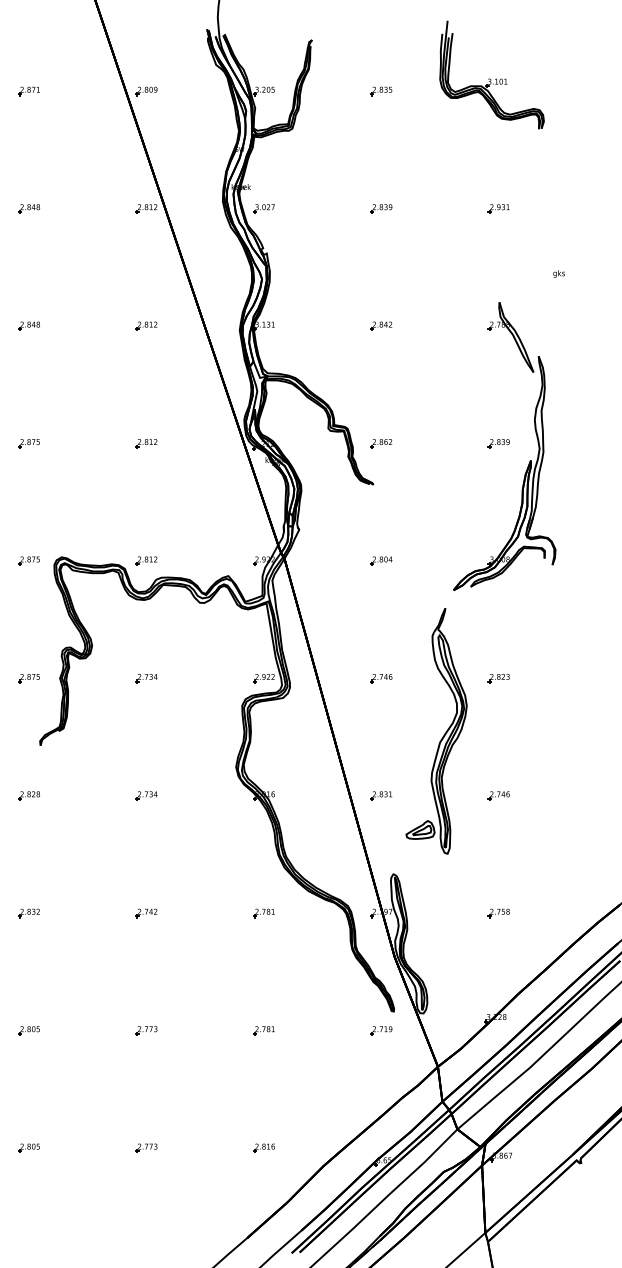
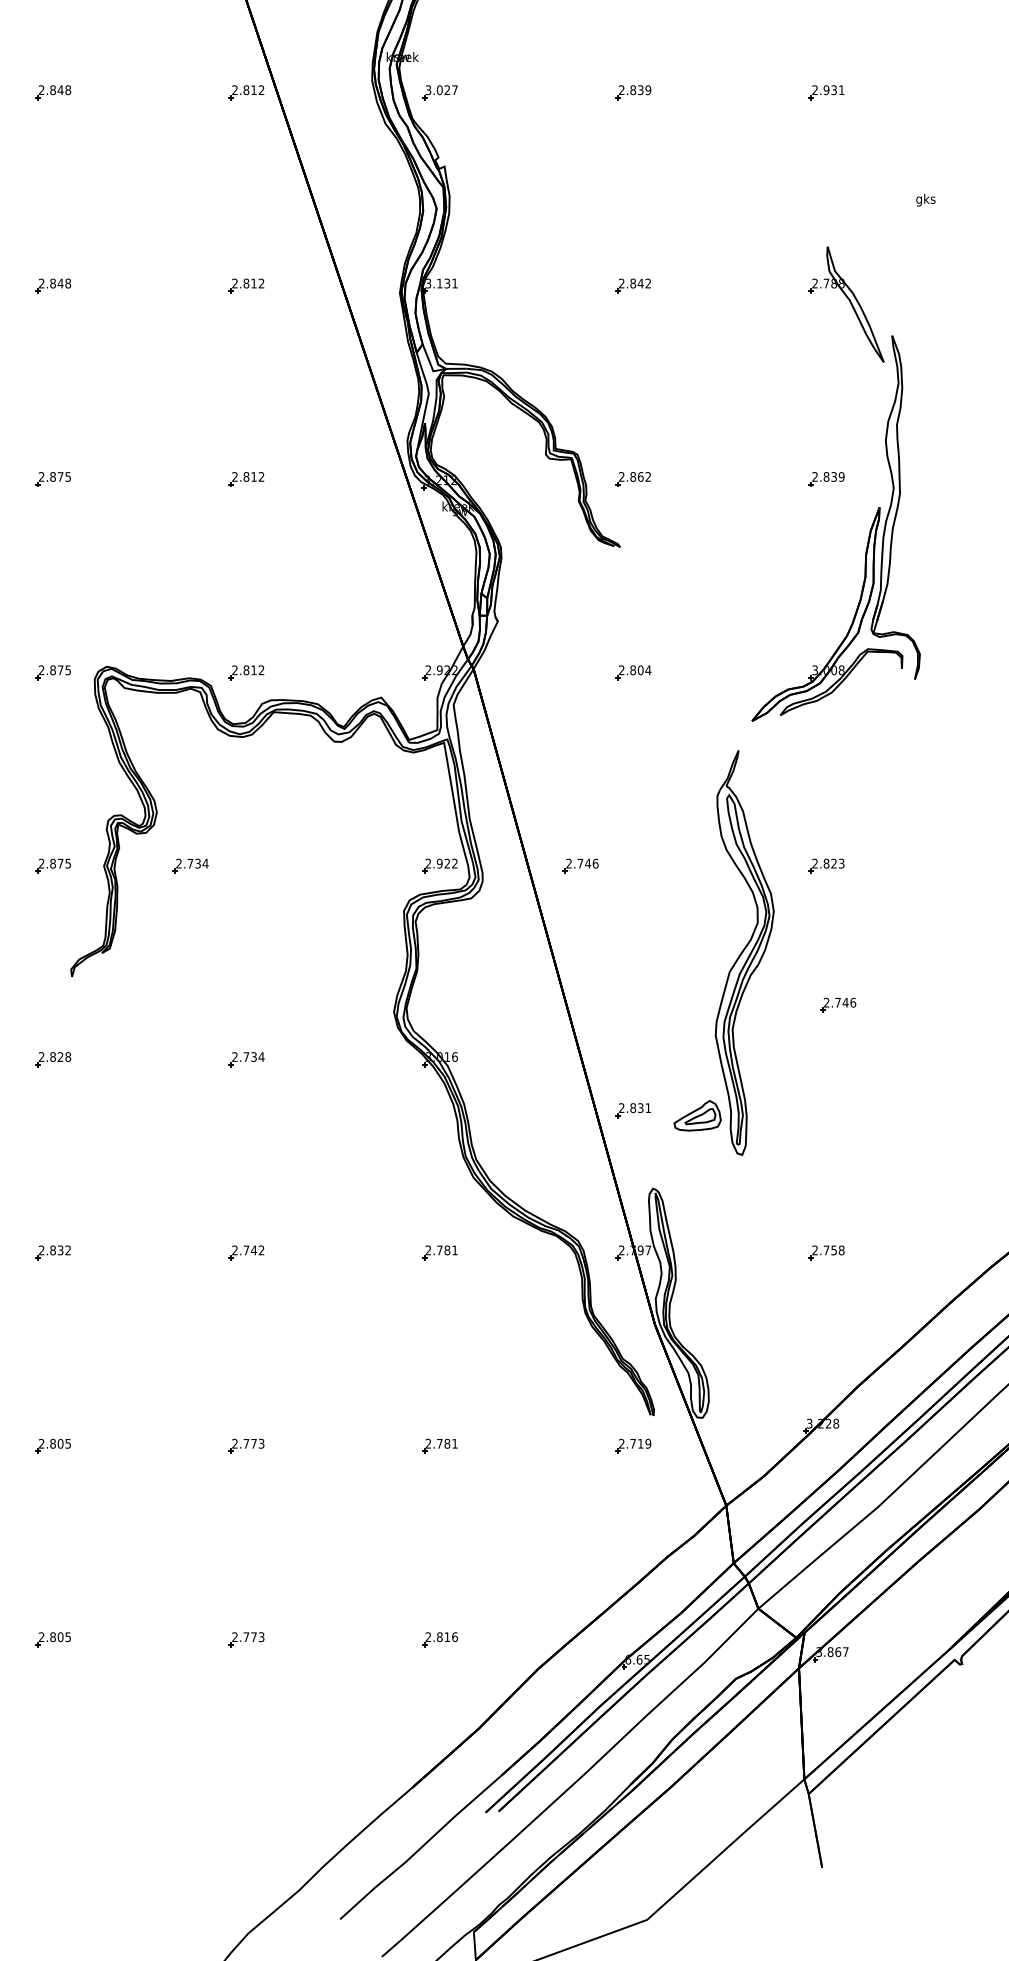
part: (146, 678) -> (190, 866), moved
part: (381, 678) -> (580, 866), moved
part: (380, 795) -> (631, 1109), moved
part: (498, 795) -> (837, 1004), moved

